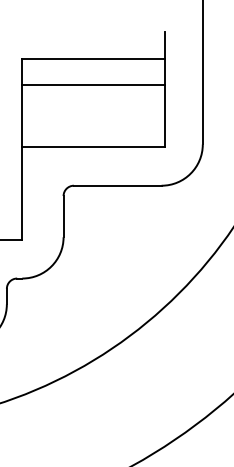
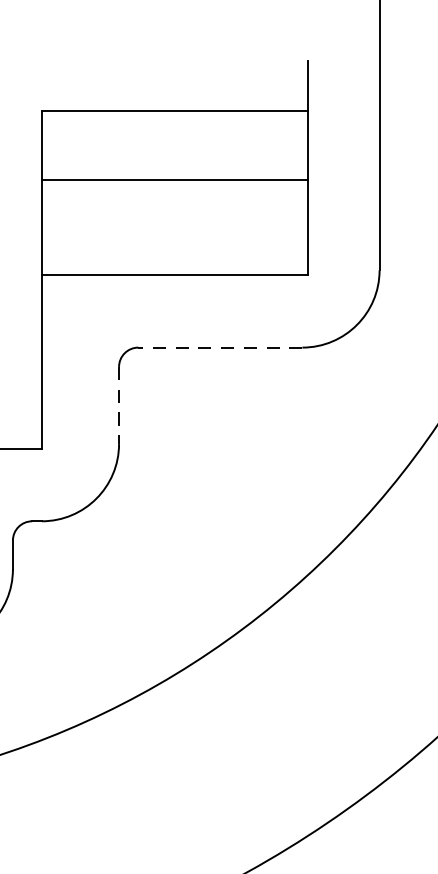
line: (93, 85) -> (175, 180), moved
line: (117, 185) -> (219, 347), solid -> dashed
line: (63, 216) -> (118, 405), solid -> dashed

